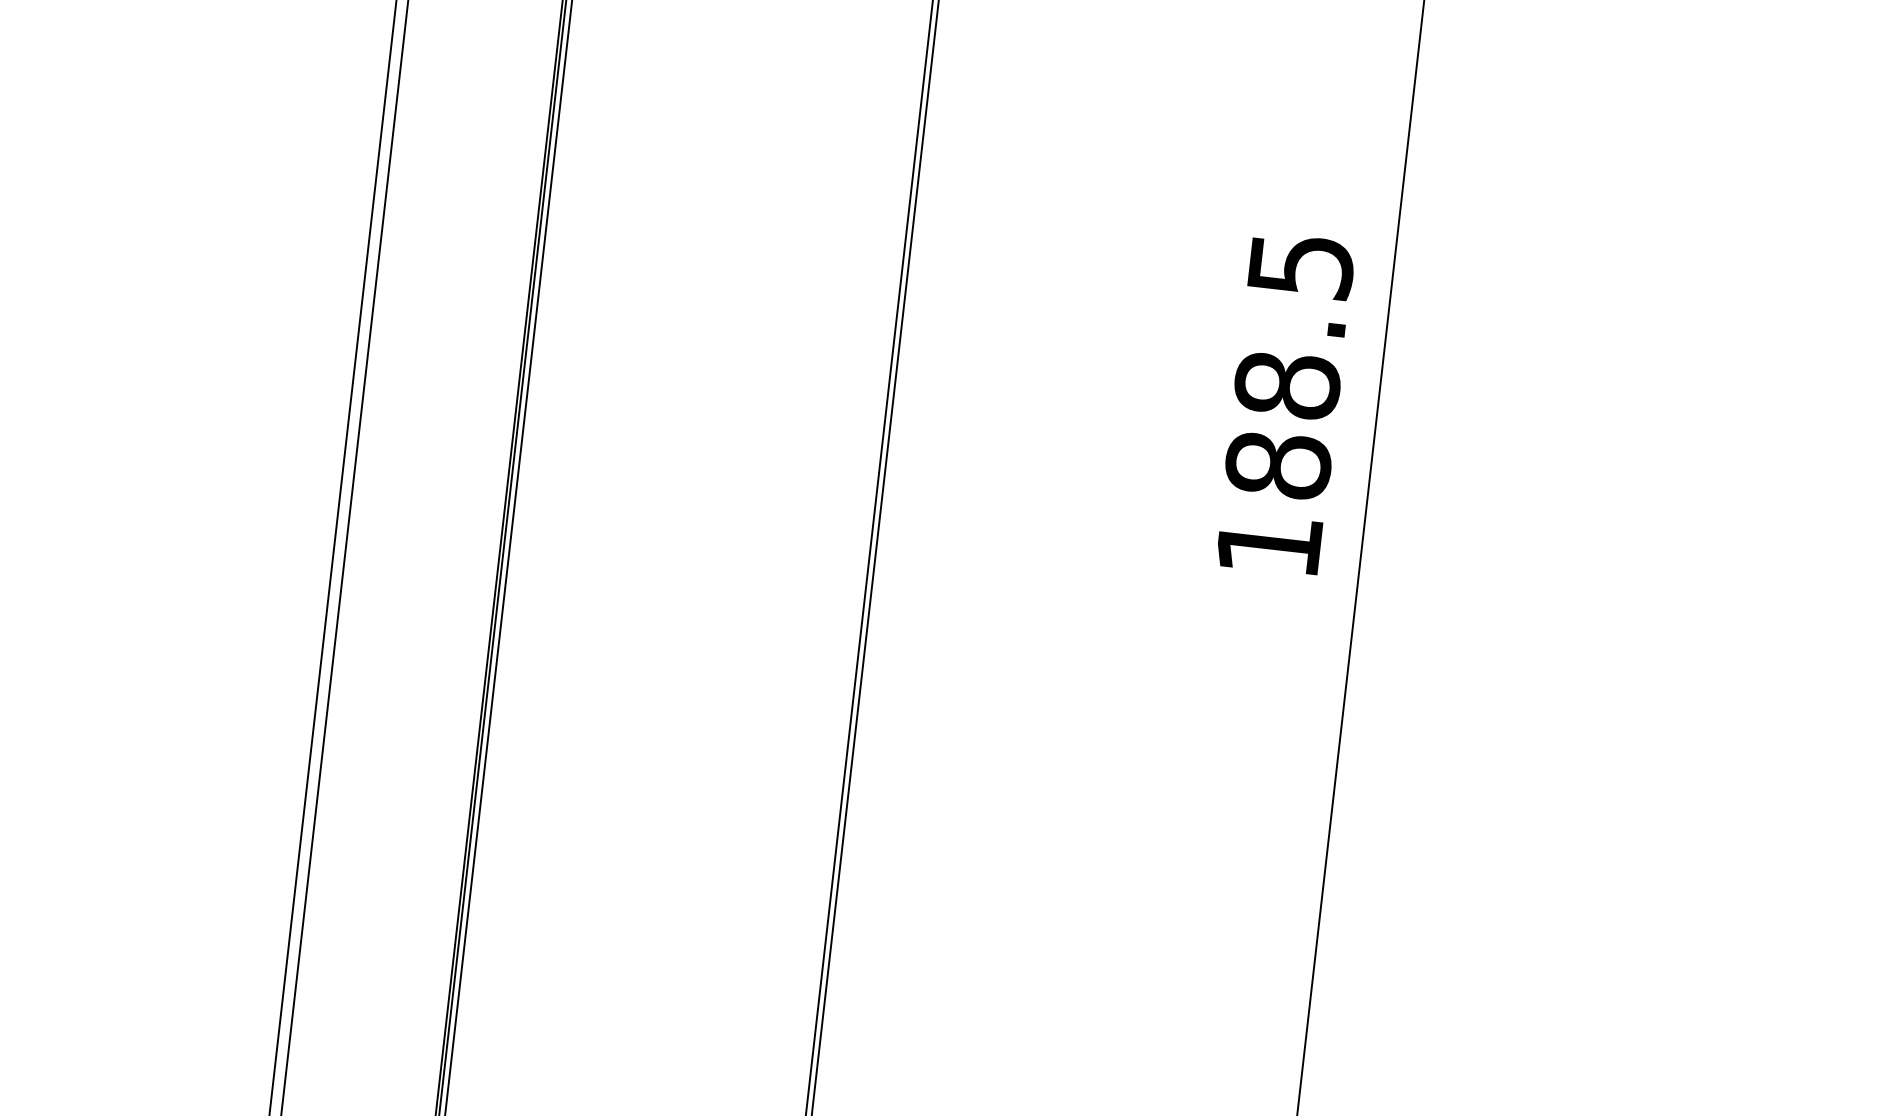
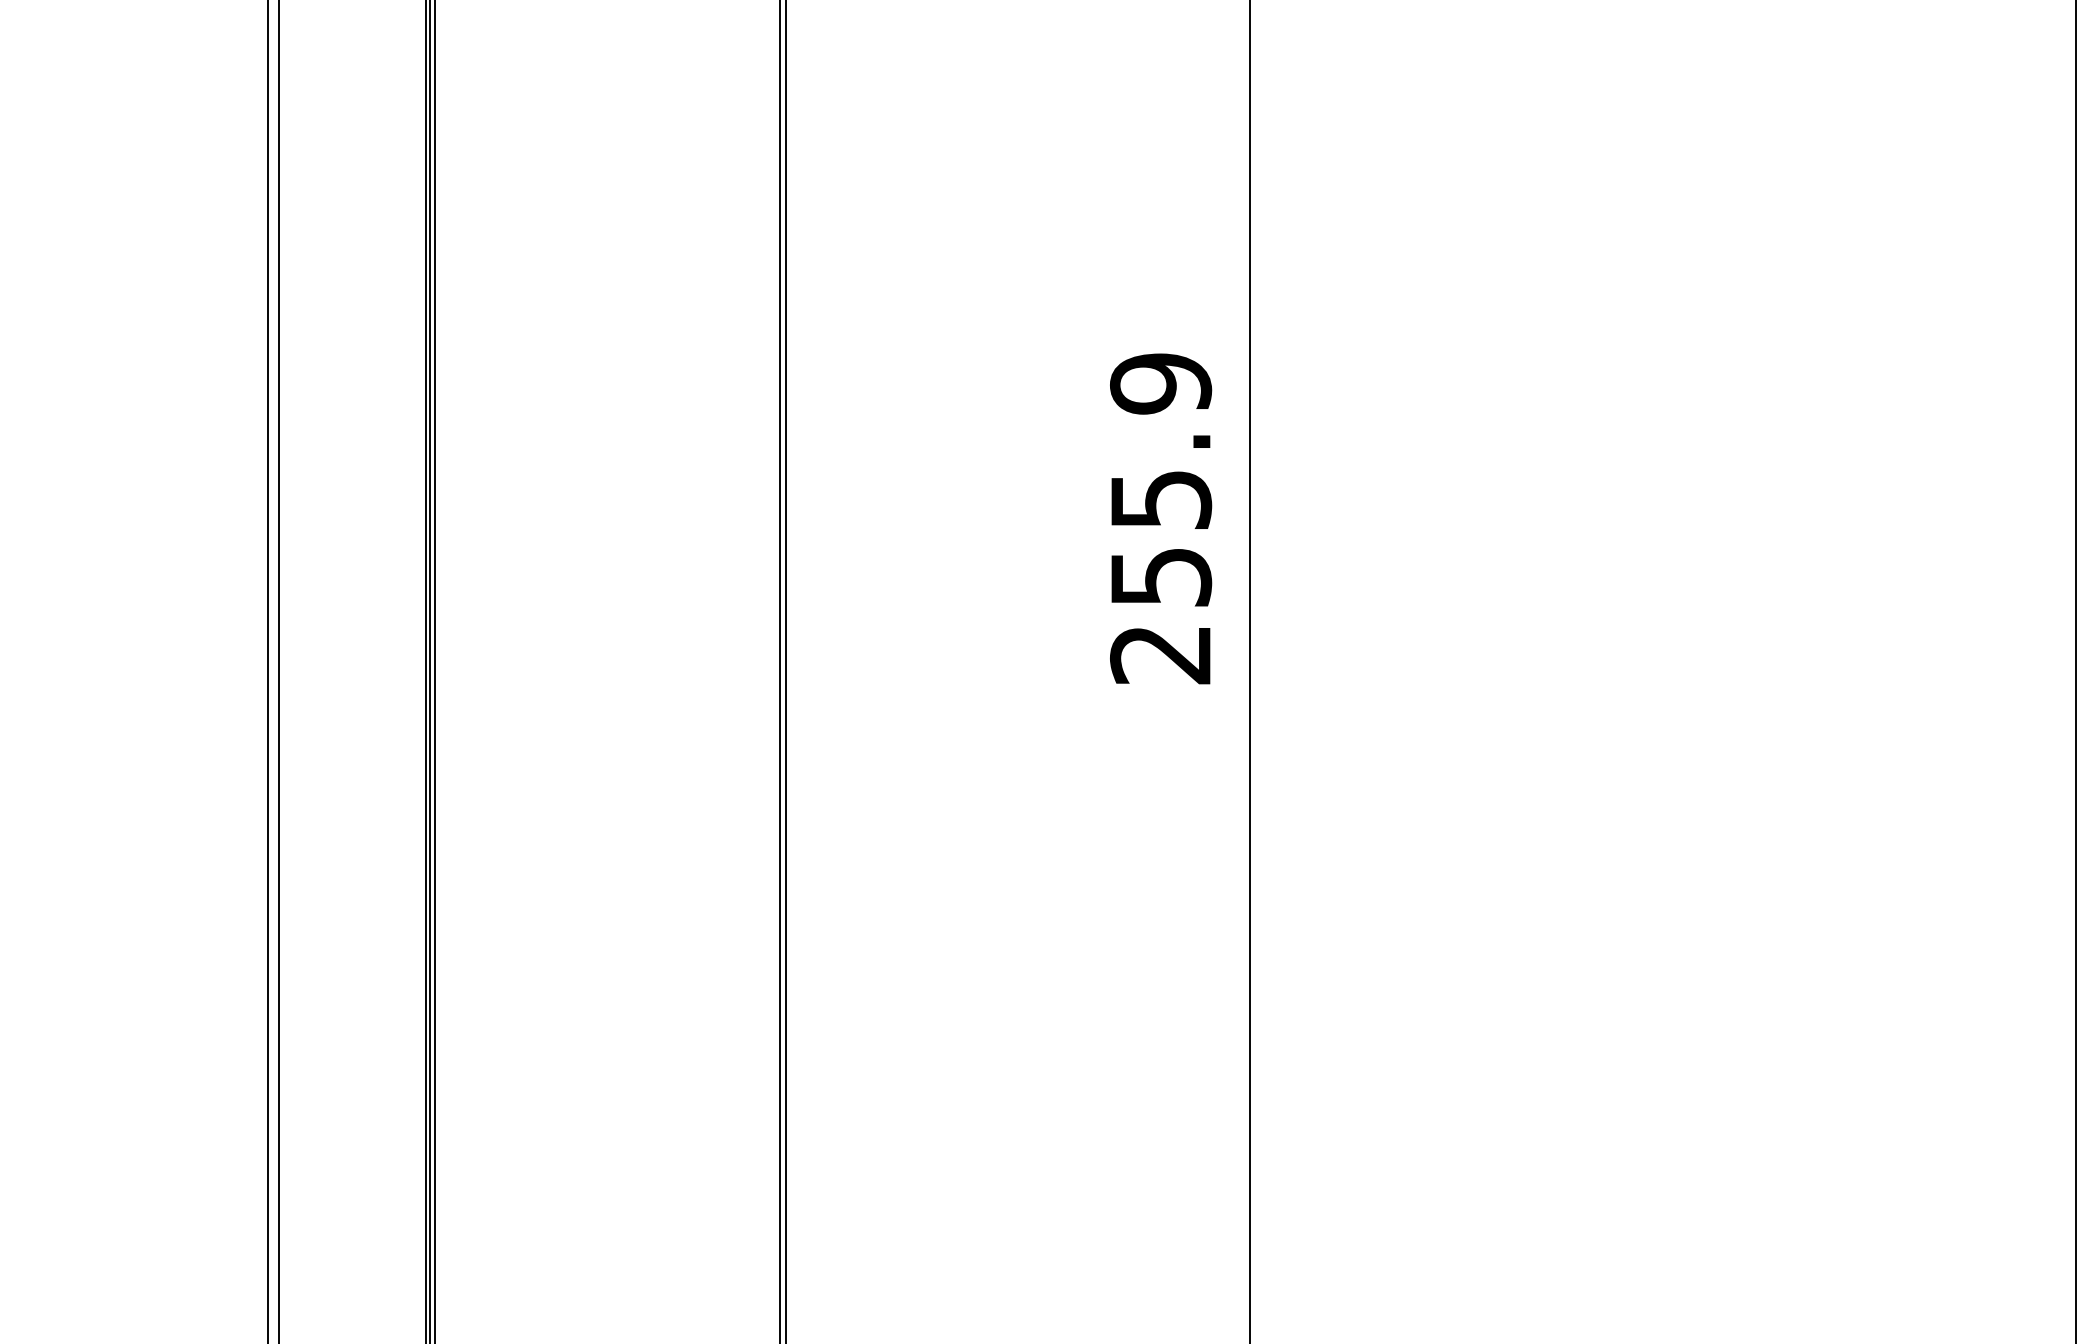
text: (1285, 404) -> (1161, 518), 188.5 -> 255.9

